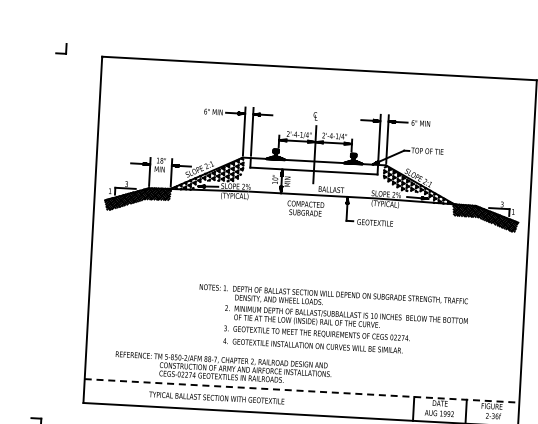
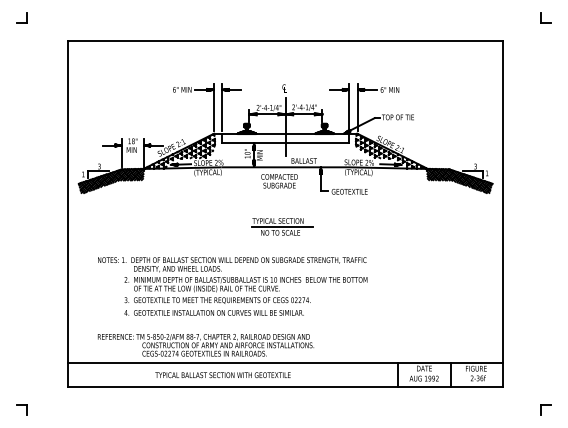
part: (60, 48) -> (21, 17), moved
part: (306, 253) -> (282, 226), added
text: (332, 320) -> (232, 286), moved
line: (301, 390) -> (285, 363), dashed -> solid
text: (216, 398) -> (222, 375), moved

